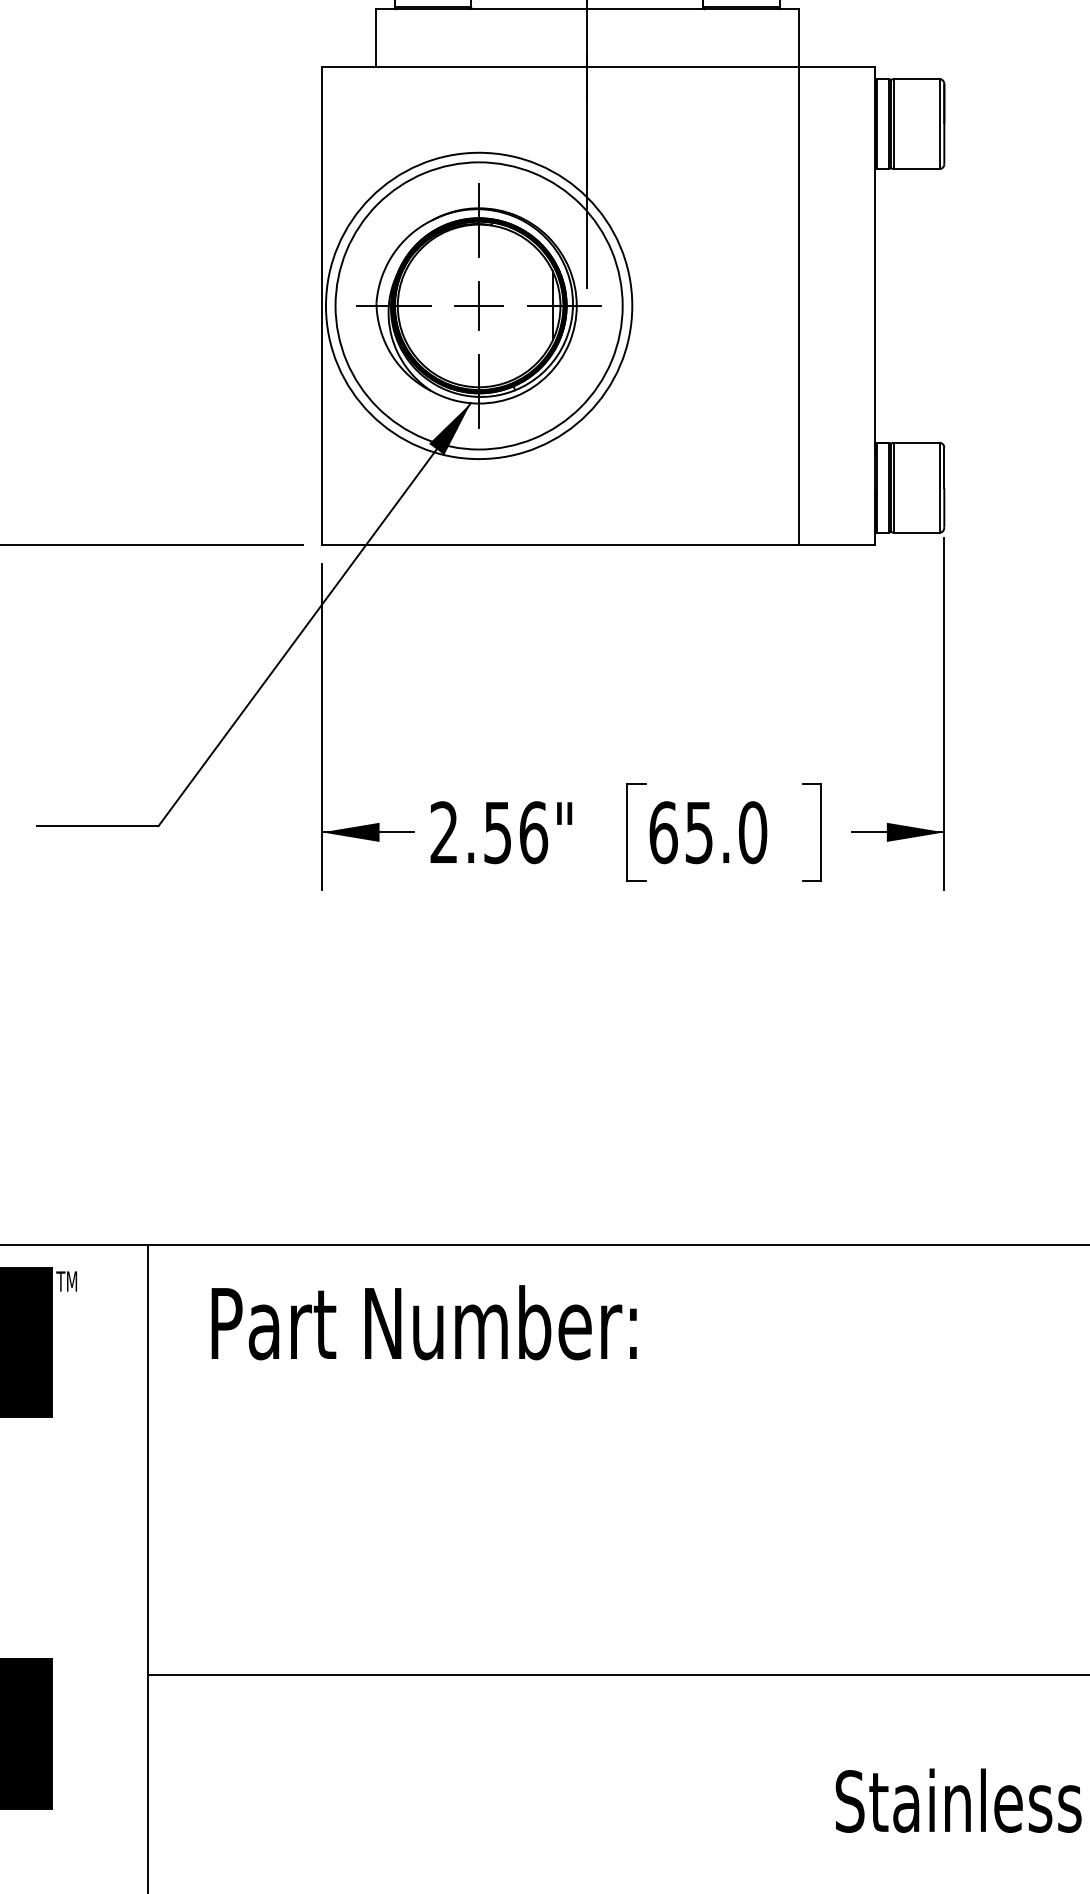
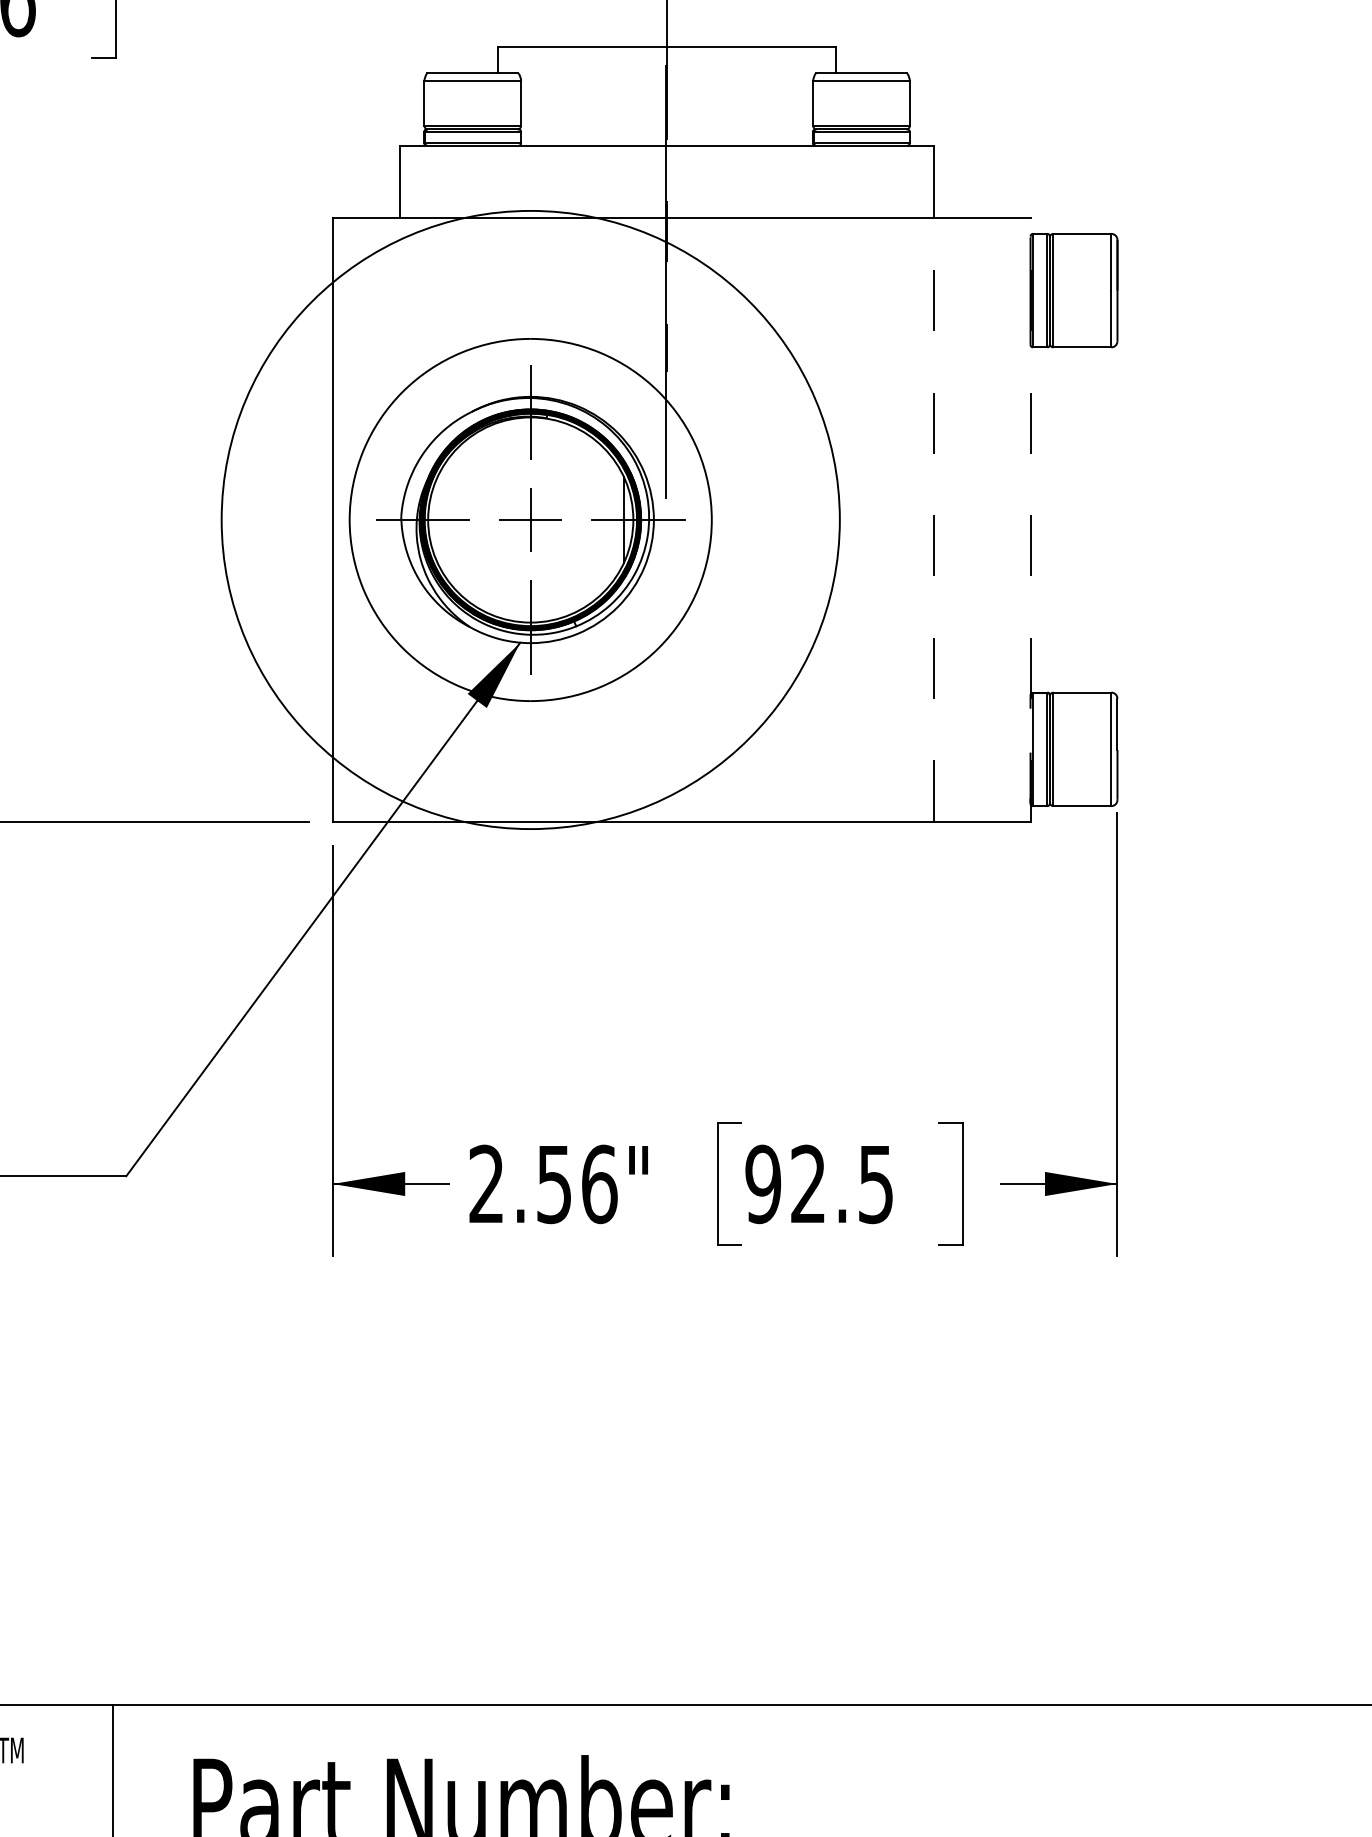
circle: (478, 305) -> (529, 519), size x1.6
line: (798, 305) -> (933, 519), solid -> dashed
line: (875, 305) -> (1030, 519), solid -> dashed
text: (708, 832) -> (820, 1184), 65.0 -> 92.5

